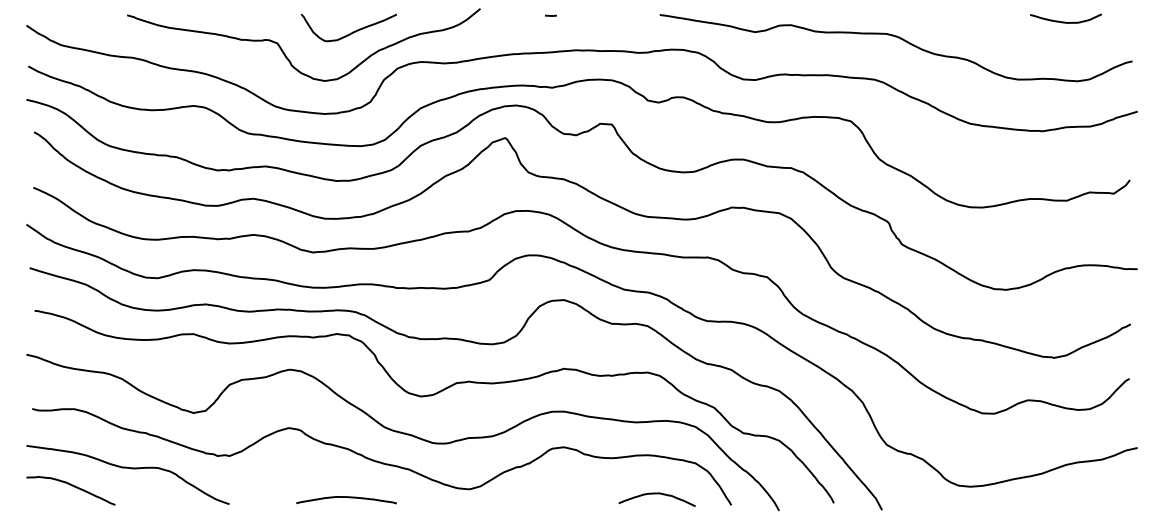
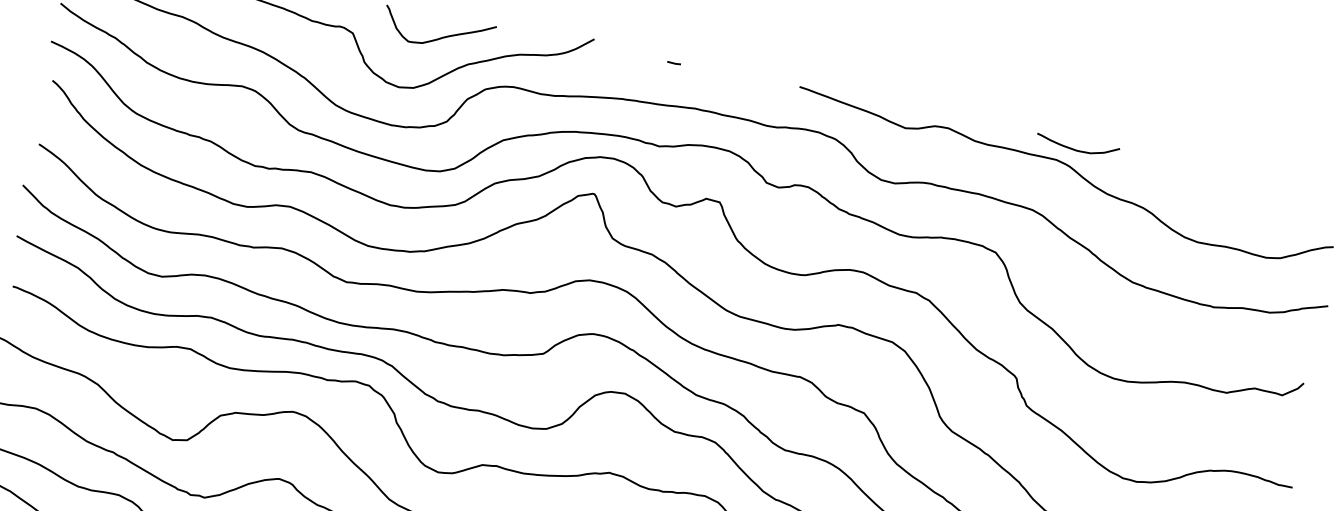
curve: (1065, 21) -> (1076, 149), moved

